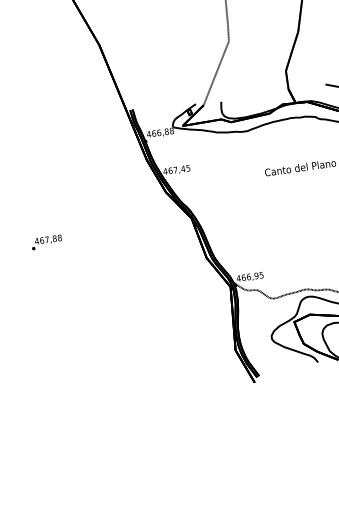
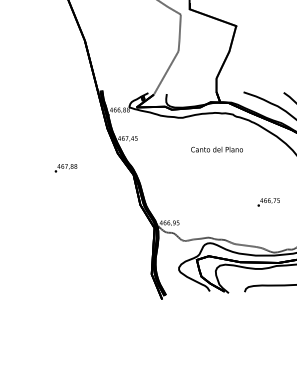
text: (46, 242) -> (65, 168), moved

